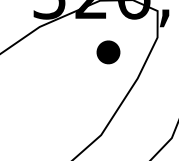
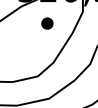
part: (108, 52) -> (47, 23), moved

